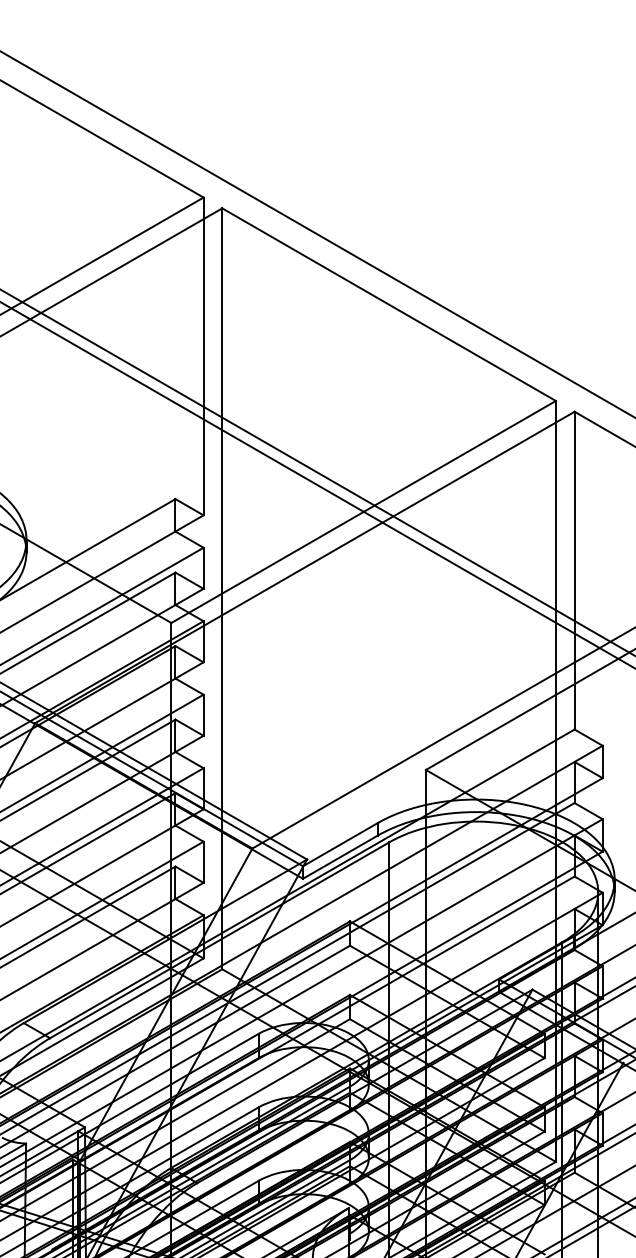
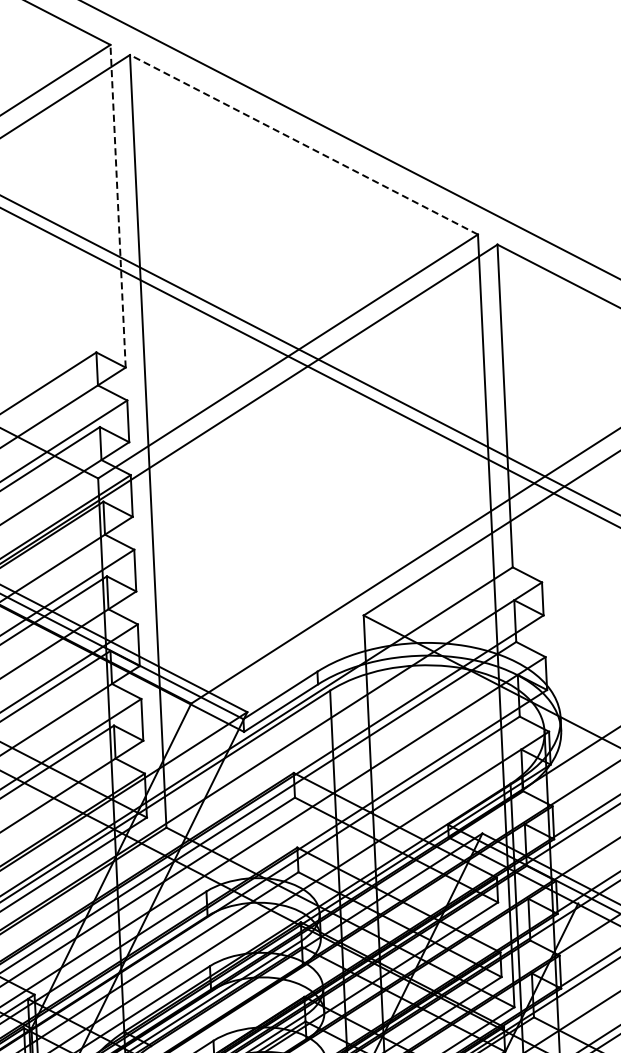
line: (389, 304) -> (304, 144), solid -> dashed
line: (203, 356) -> (118, 206), solid -> dashed

